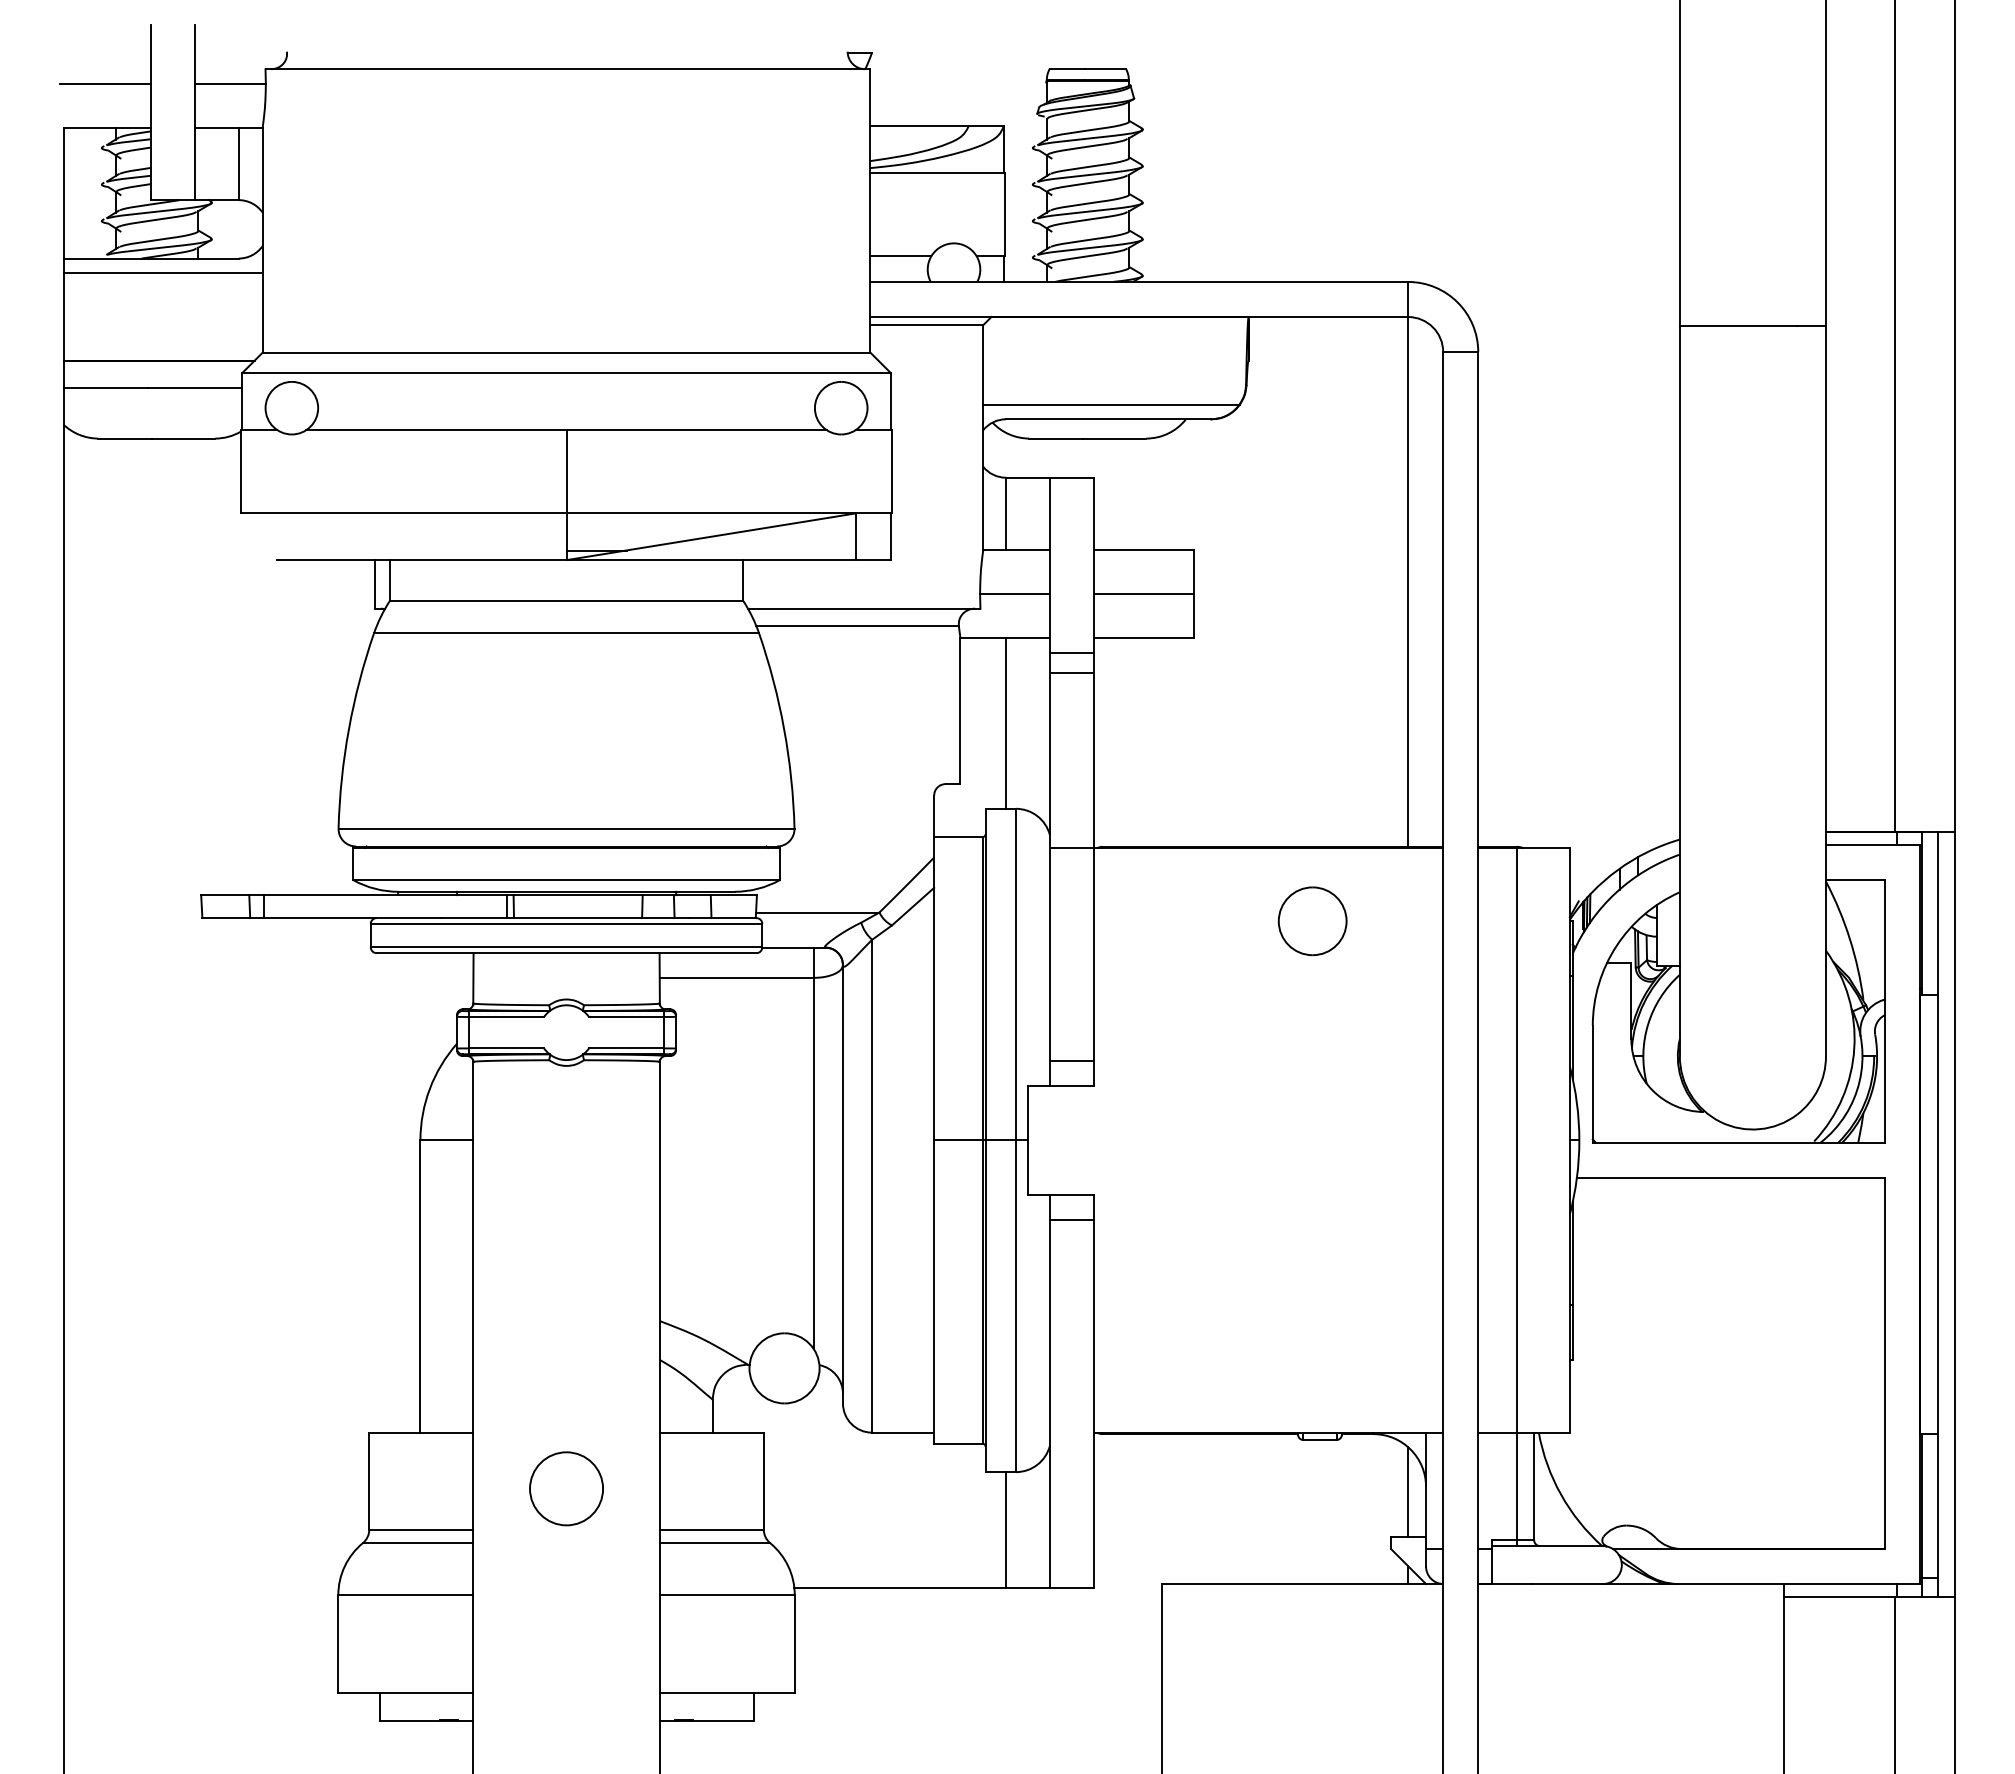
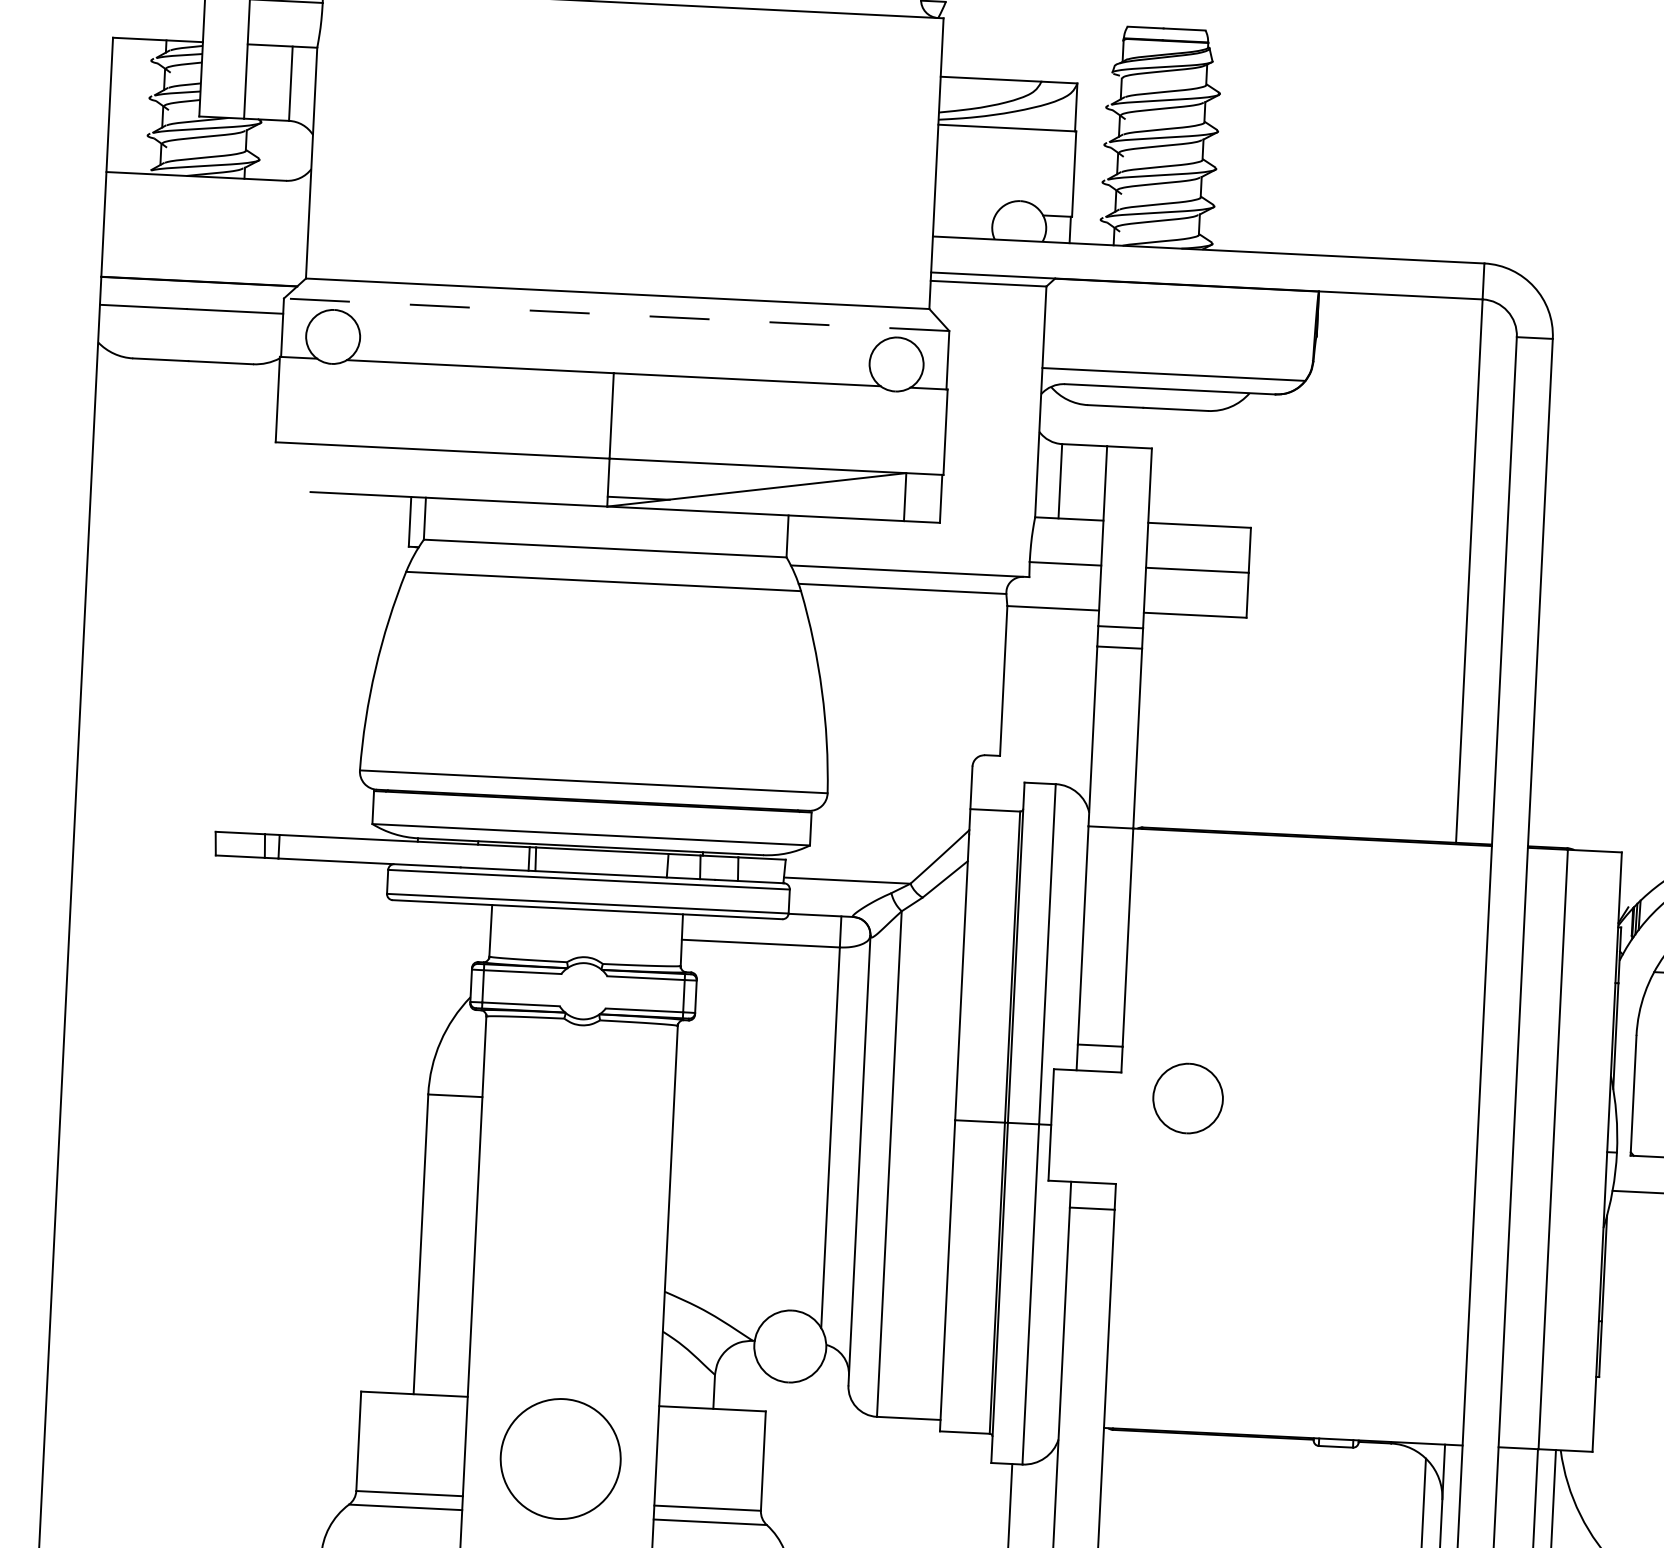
line: (900, 256) -> (965, 211), removed
line: (162, 273) -> (207, 192), removed
line: (566, 373) -> (616, 315), solid -> dashed
line: (1006, 722) -> (1050, 695), removed
part: (1312, 921) -> (1187, 1098), moved
circle: (566, 1488) -> (560, 1458), size x1.6

